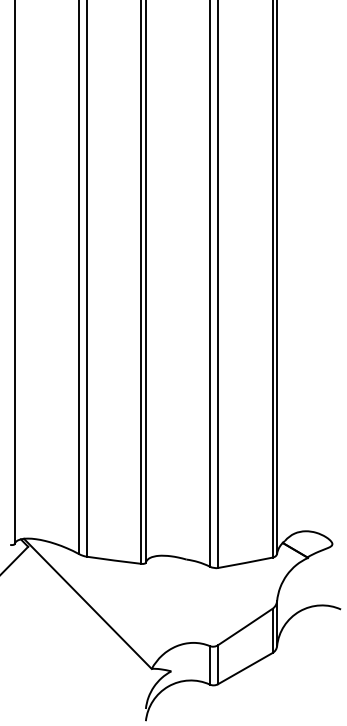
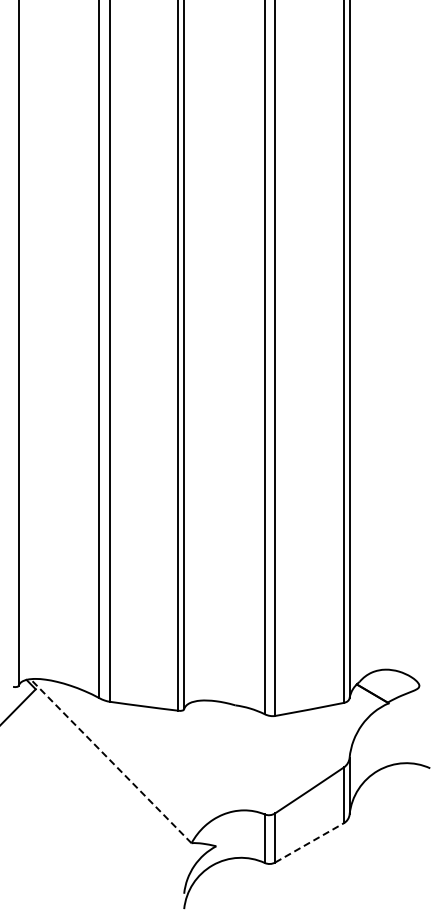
line: (88, 604) -> (111, 761), solid -> dashed
line: (245, 668) -> (309, 842), solid -> dashed

